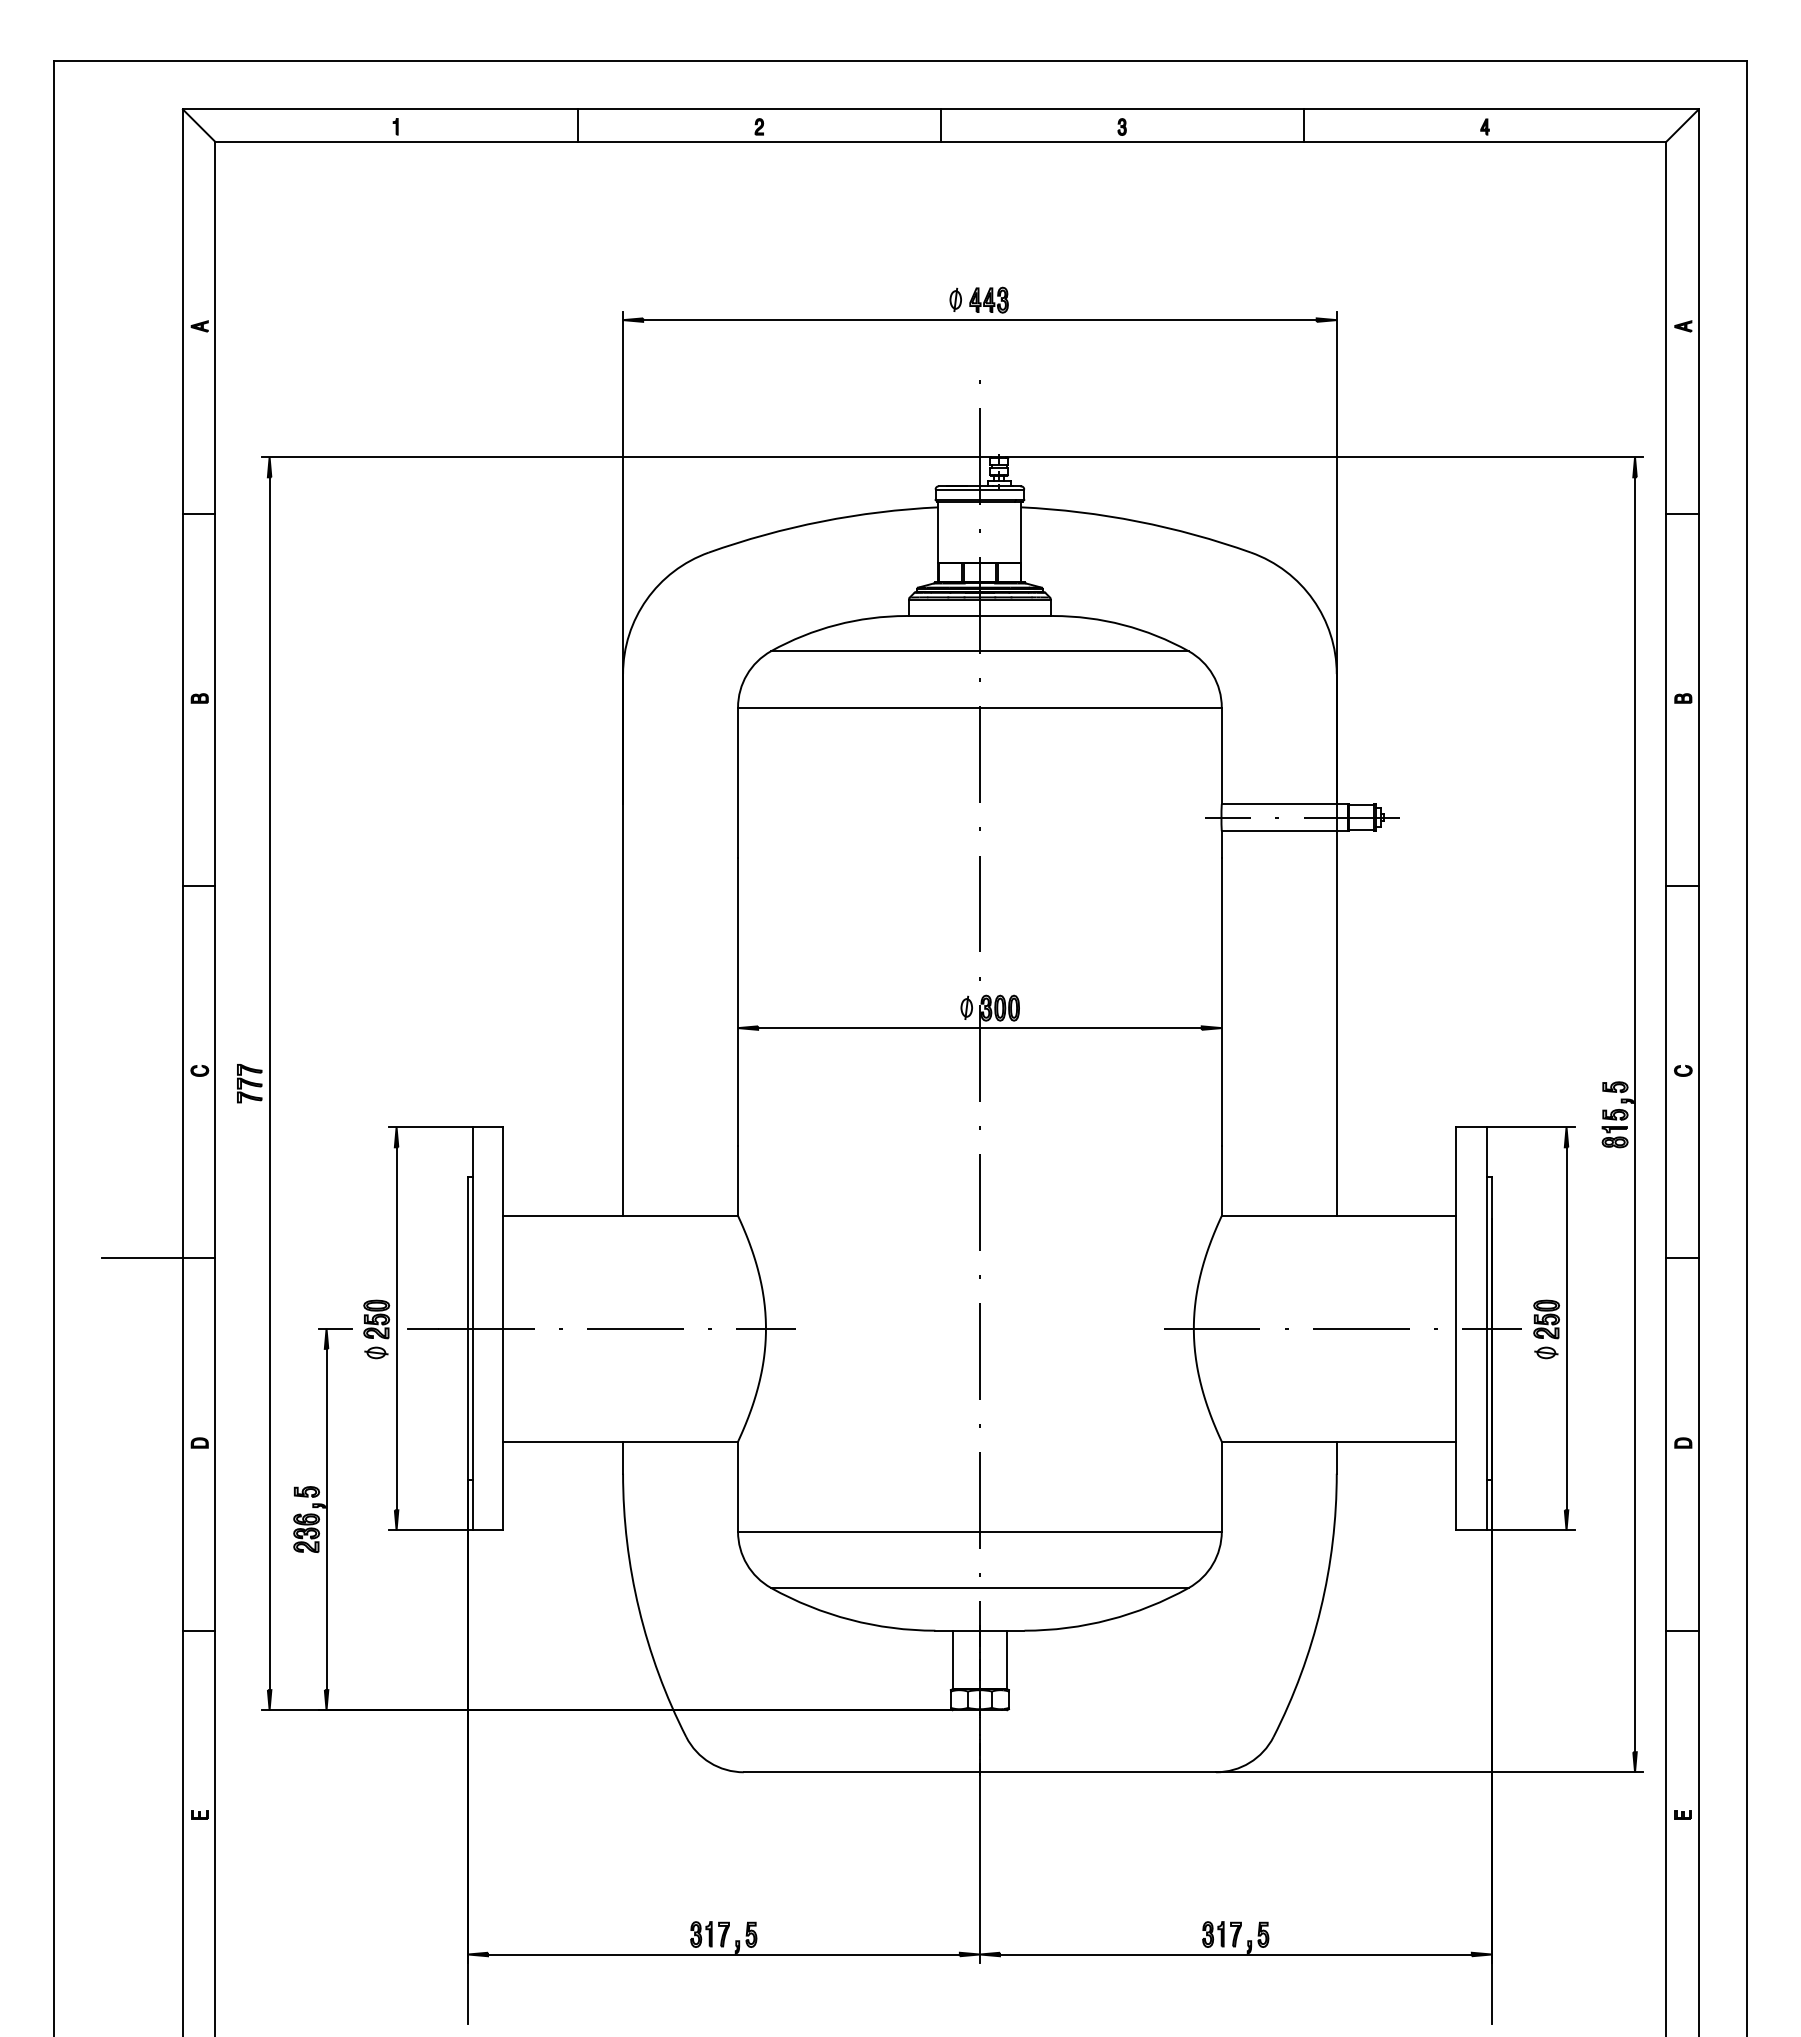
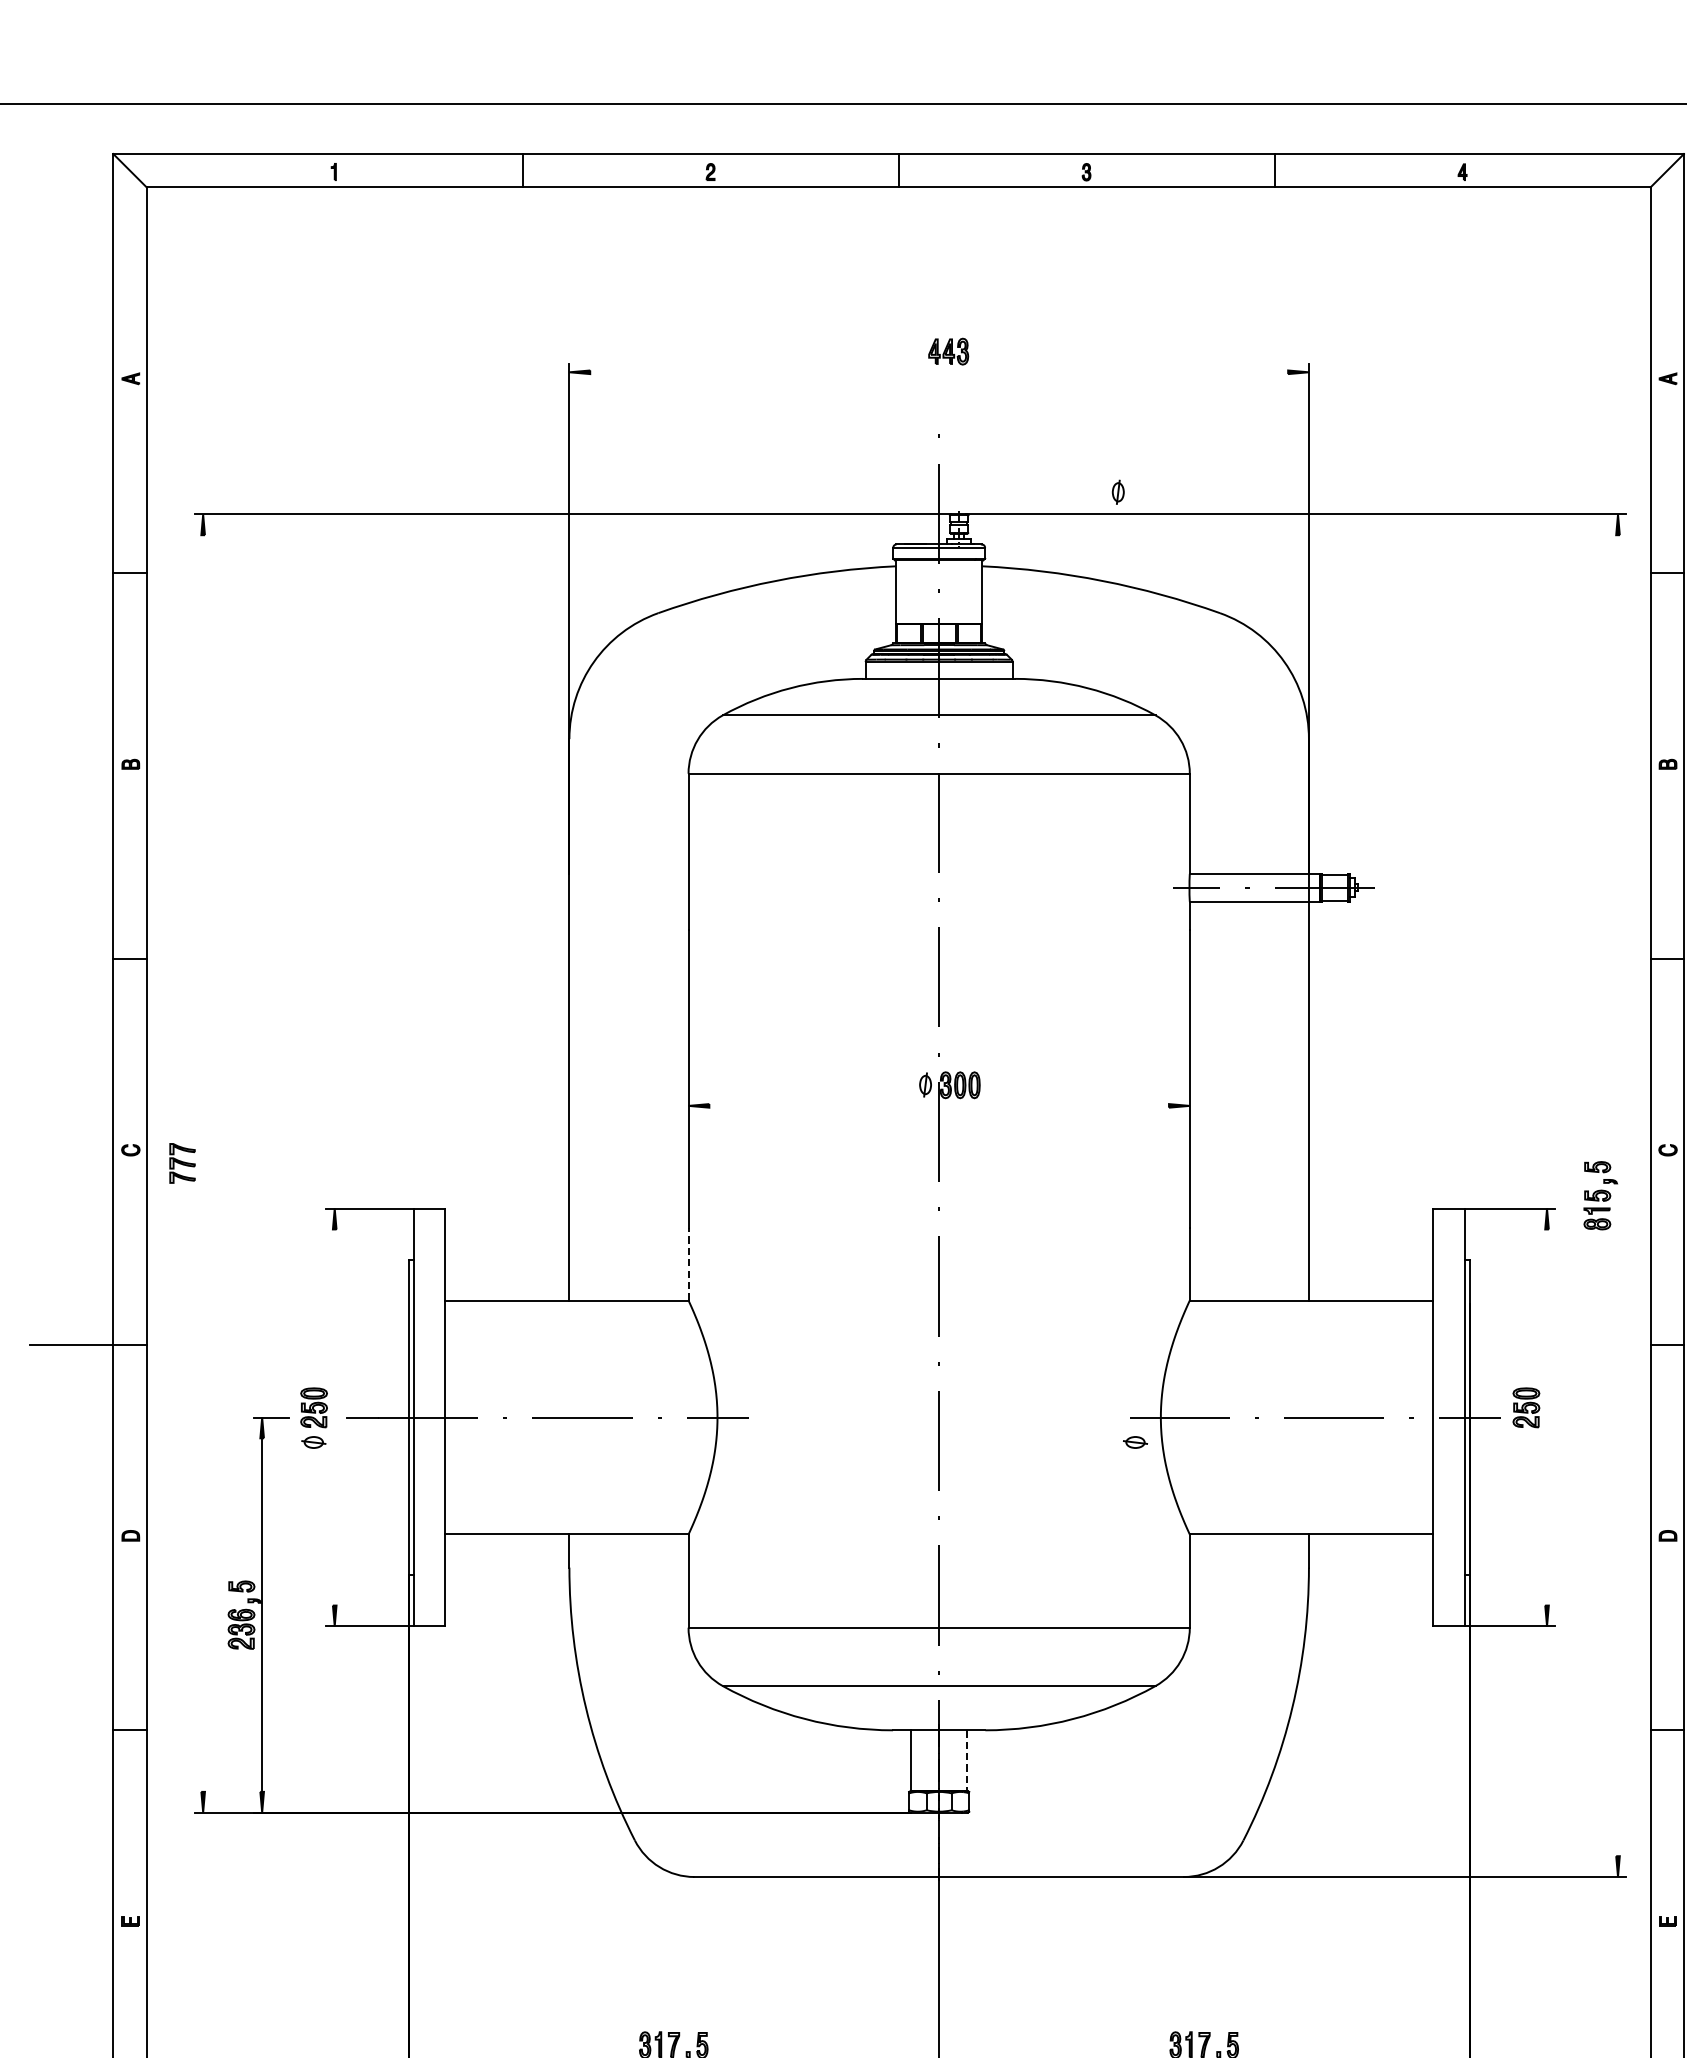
part: (955, 299) -> (1118, 491), moved
line: (979, 320) -> (938, 372), removed
line: (979, 1028) -> (938, 1106), removed
line: (269, 1083) -> (203, 1163), removed
line: (1635, 1114) -> (1618, 1195), removed
line: (738, 1180) -> (689, 1263), solid -> dashed
line: (396, 1328) -> (334, 1417), removed
line: (1566, 1328) -> (1546, 1417), removed
part: (1546, 1352) -> (1135, 1442), moved
line: (1007, 1660) -> (967, 1761), solid -> dashed

